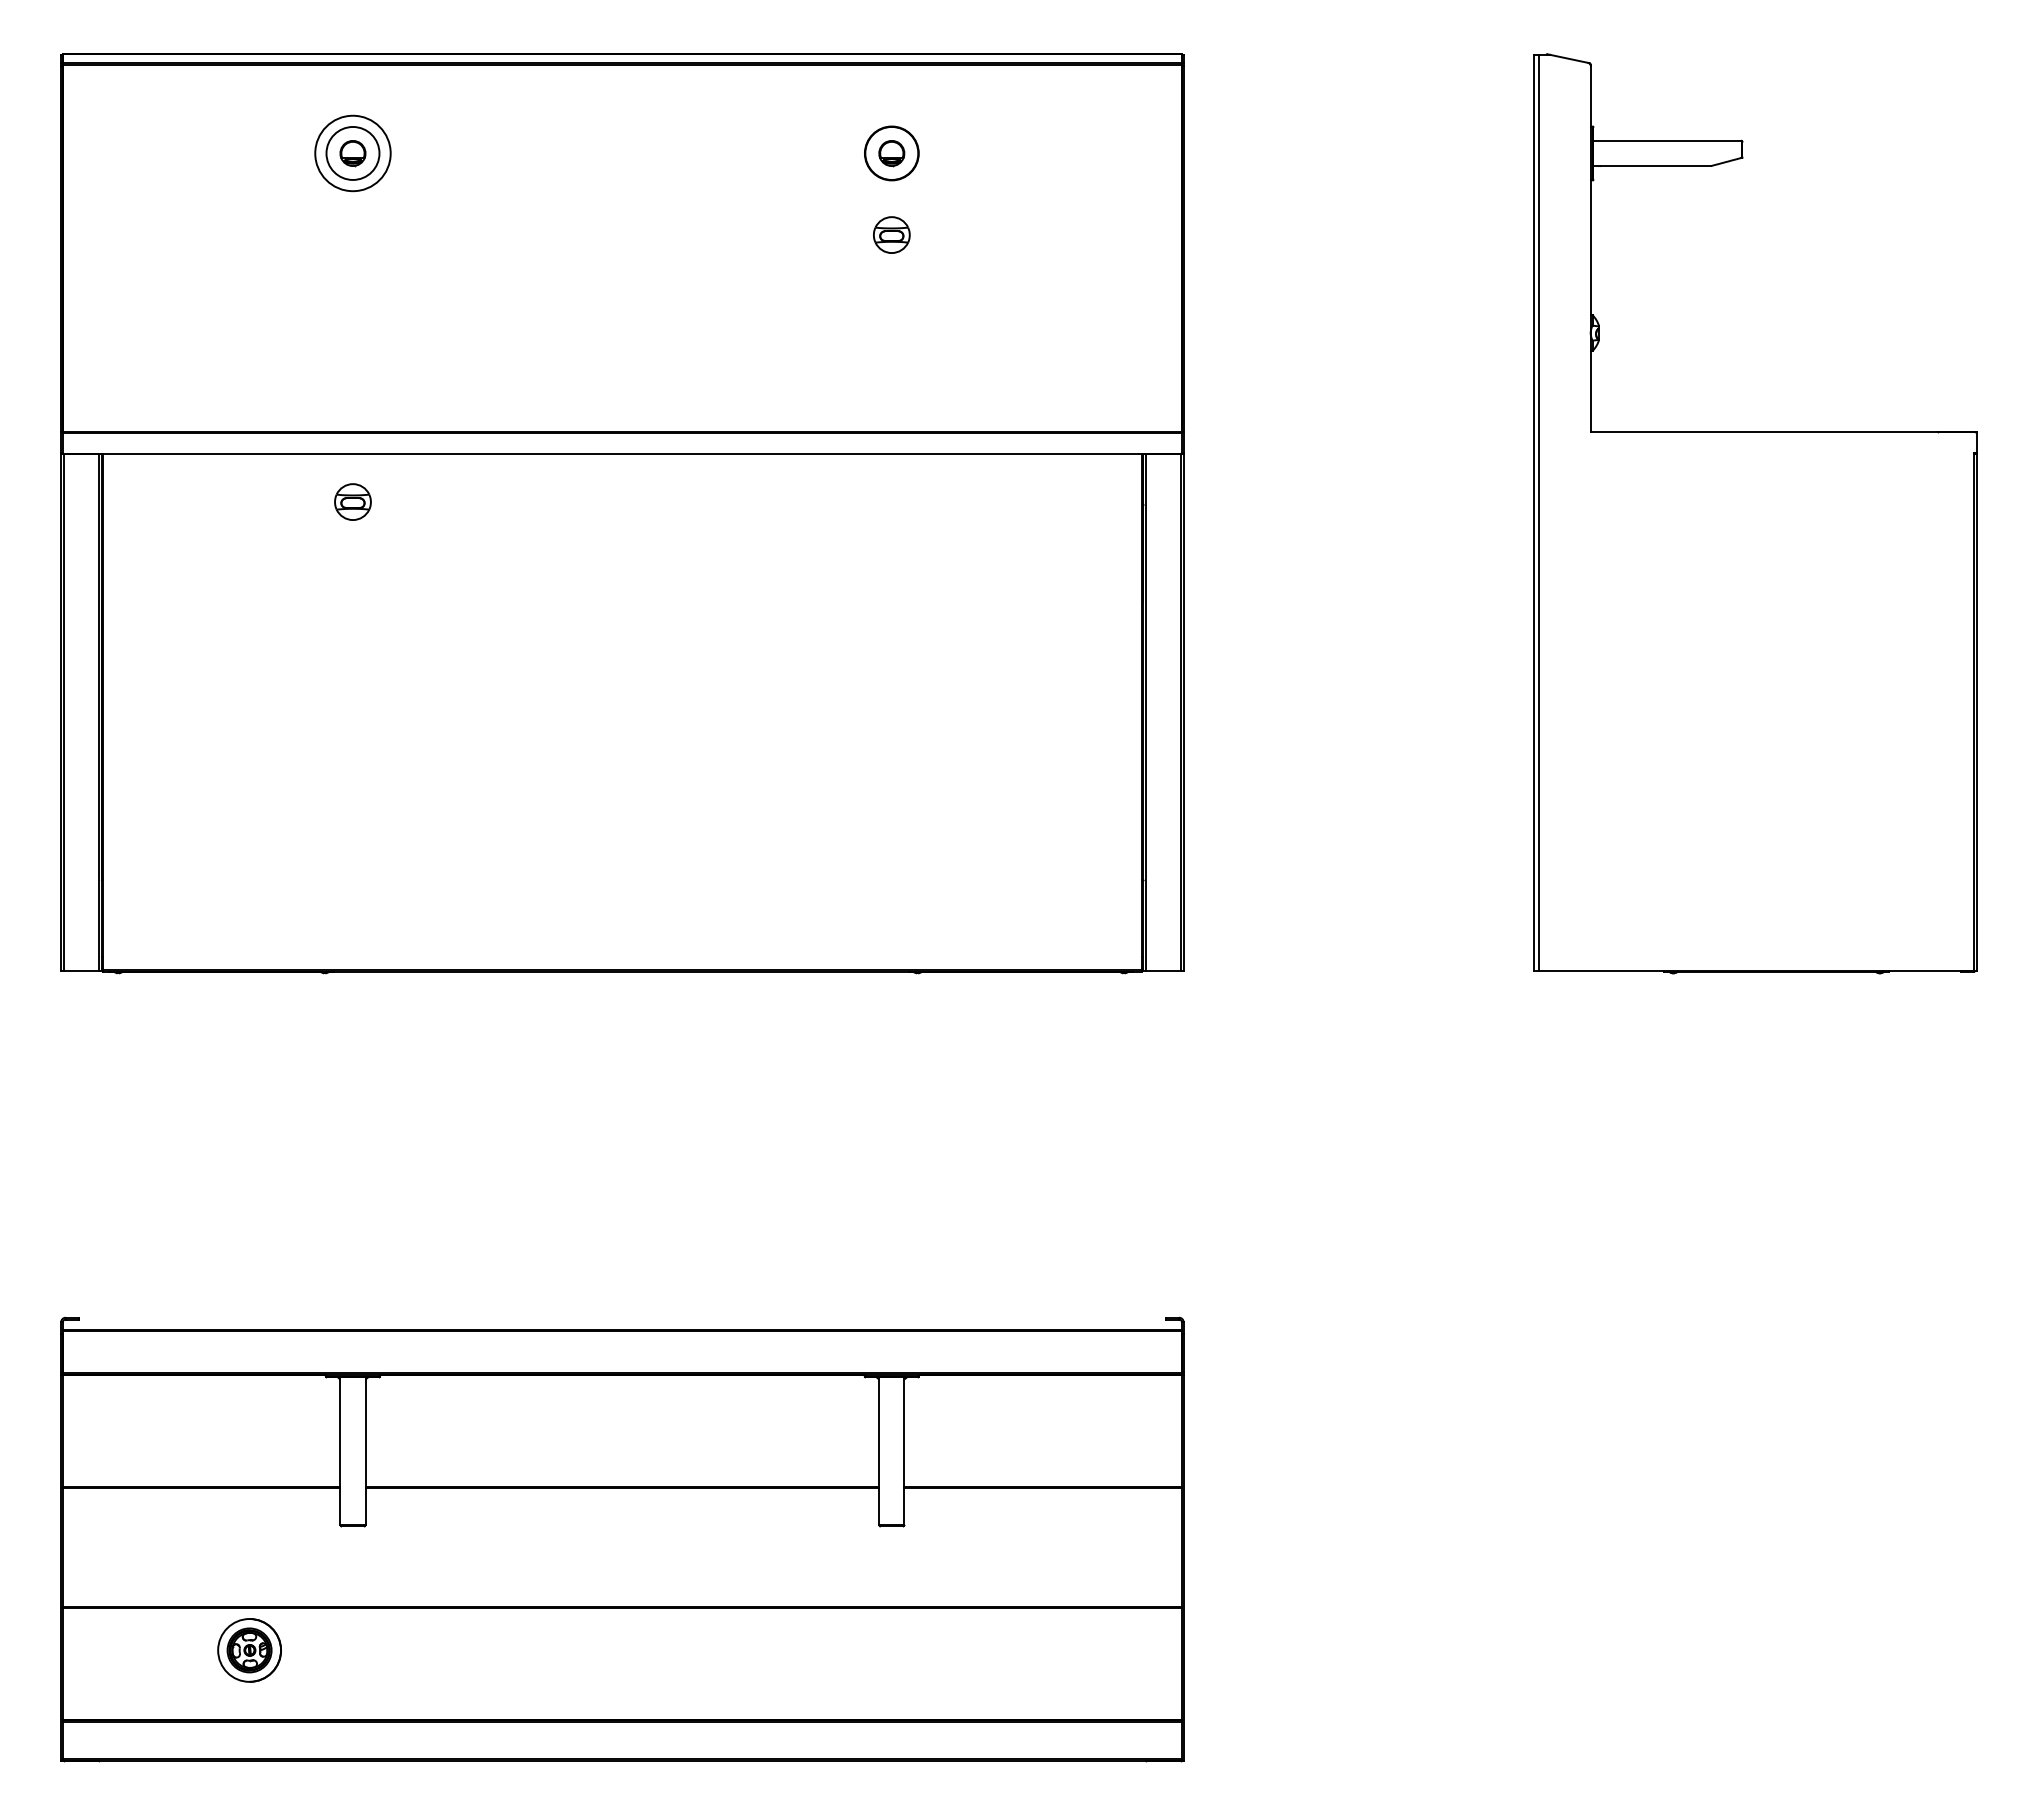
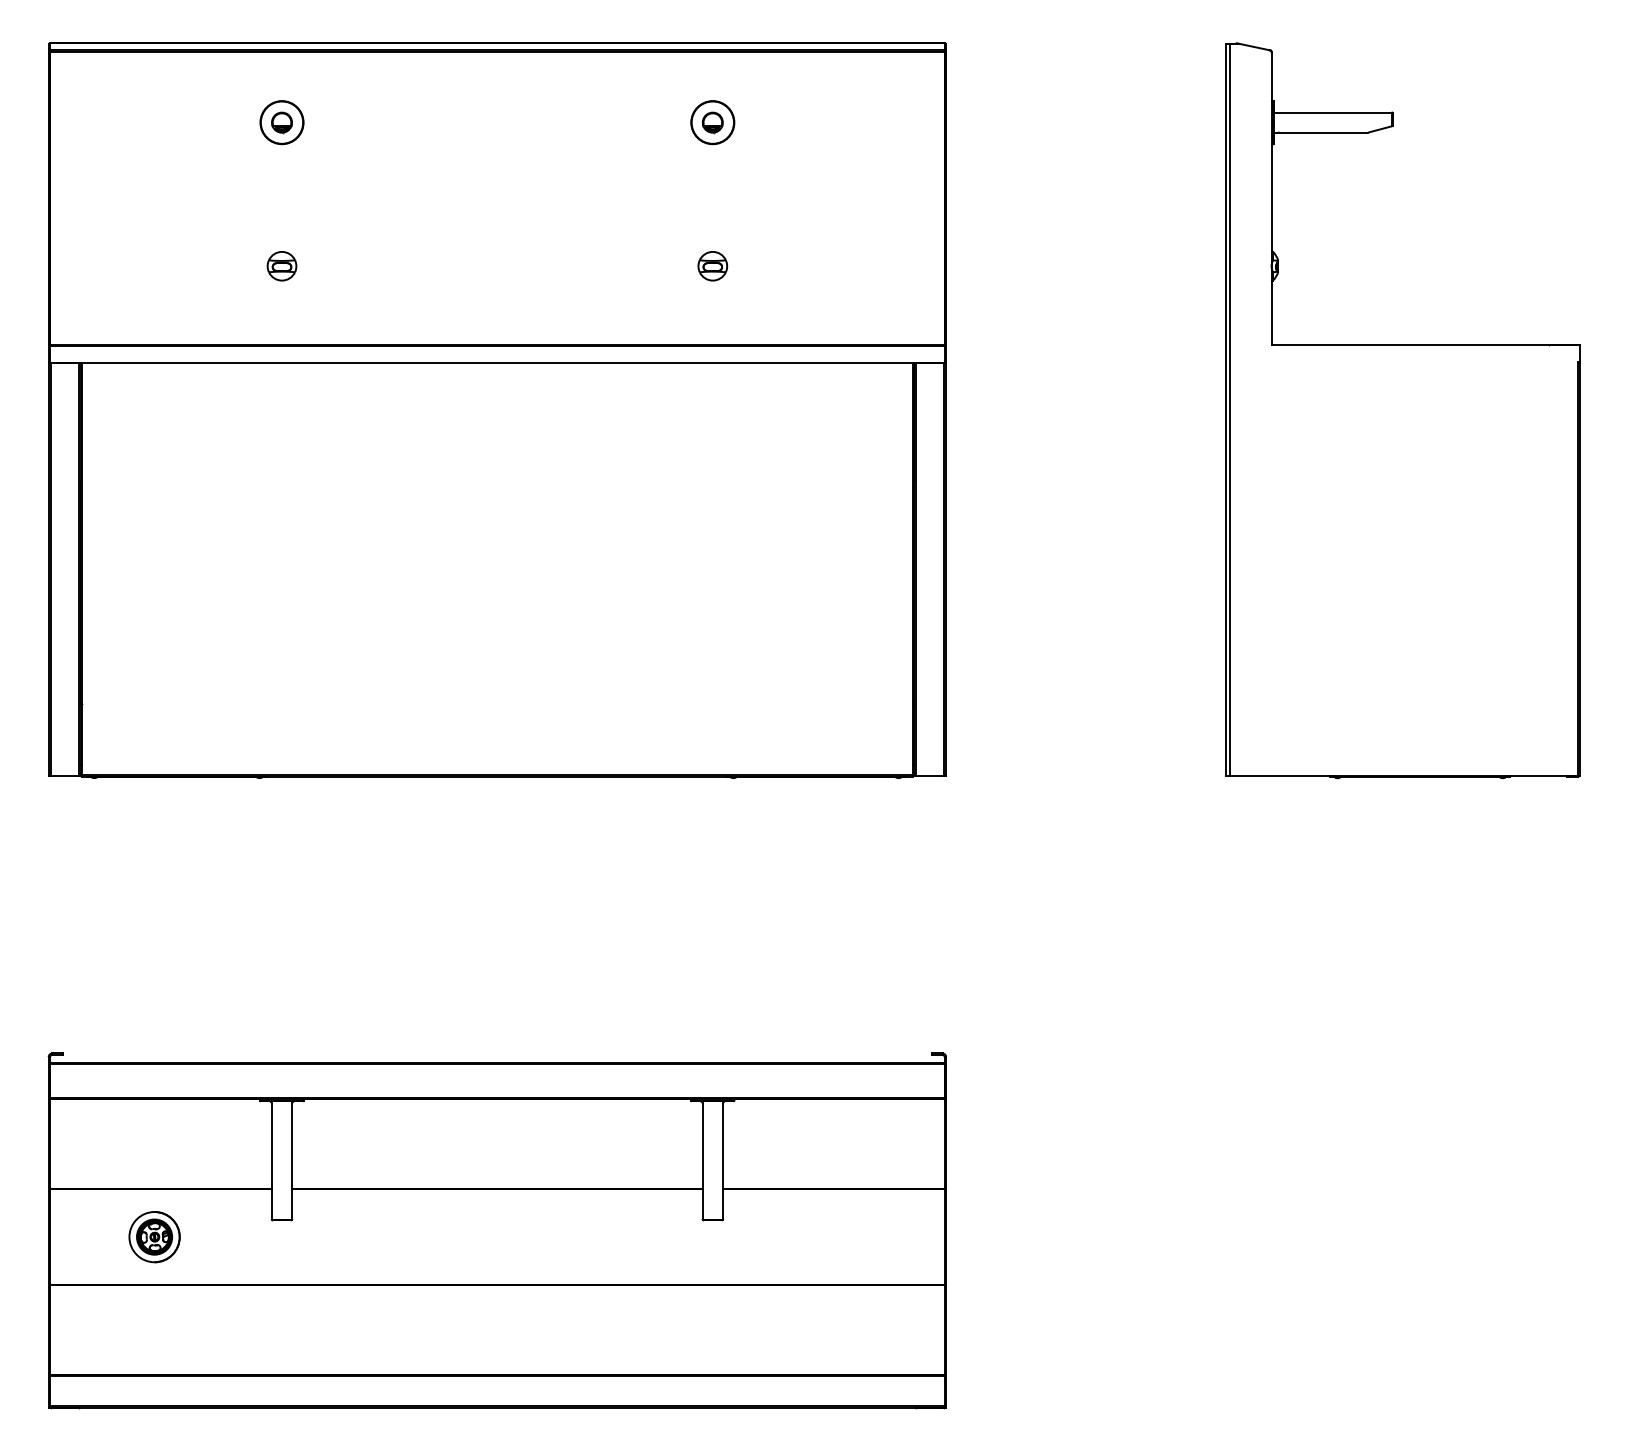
circle: (352, 153) -> (281, 122), size x0.71
part: (891, 234) -> (712, 265), moved
part: (352, 501) -> (281, 265), moved
part: (249, 1650) -> (154, 1237), moved

